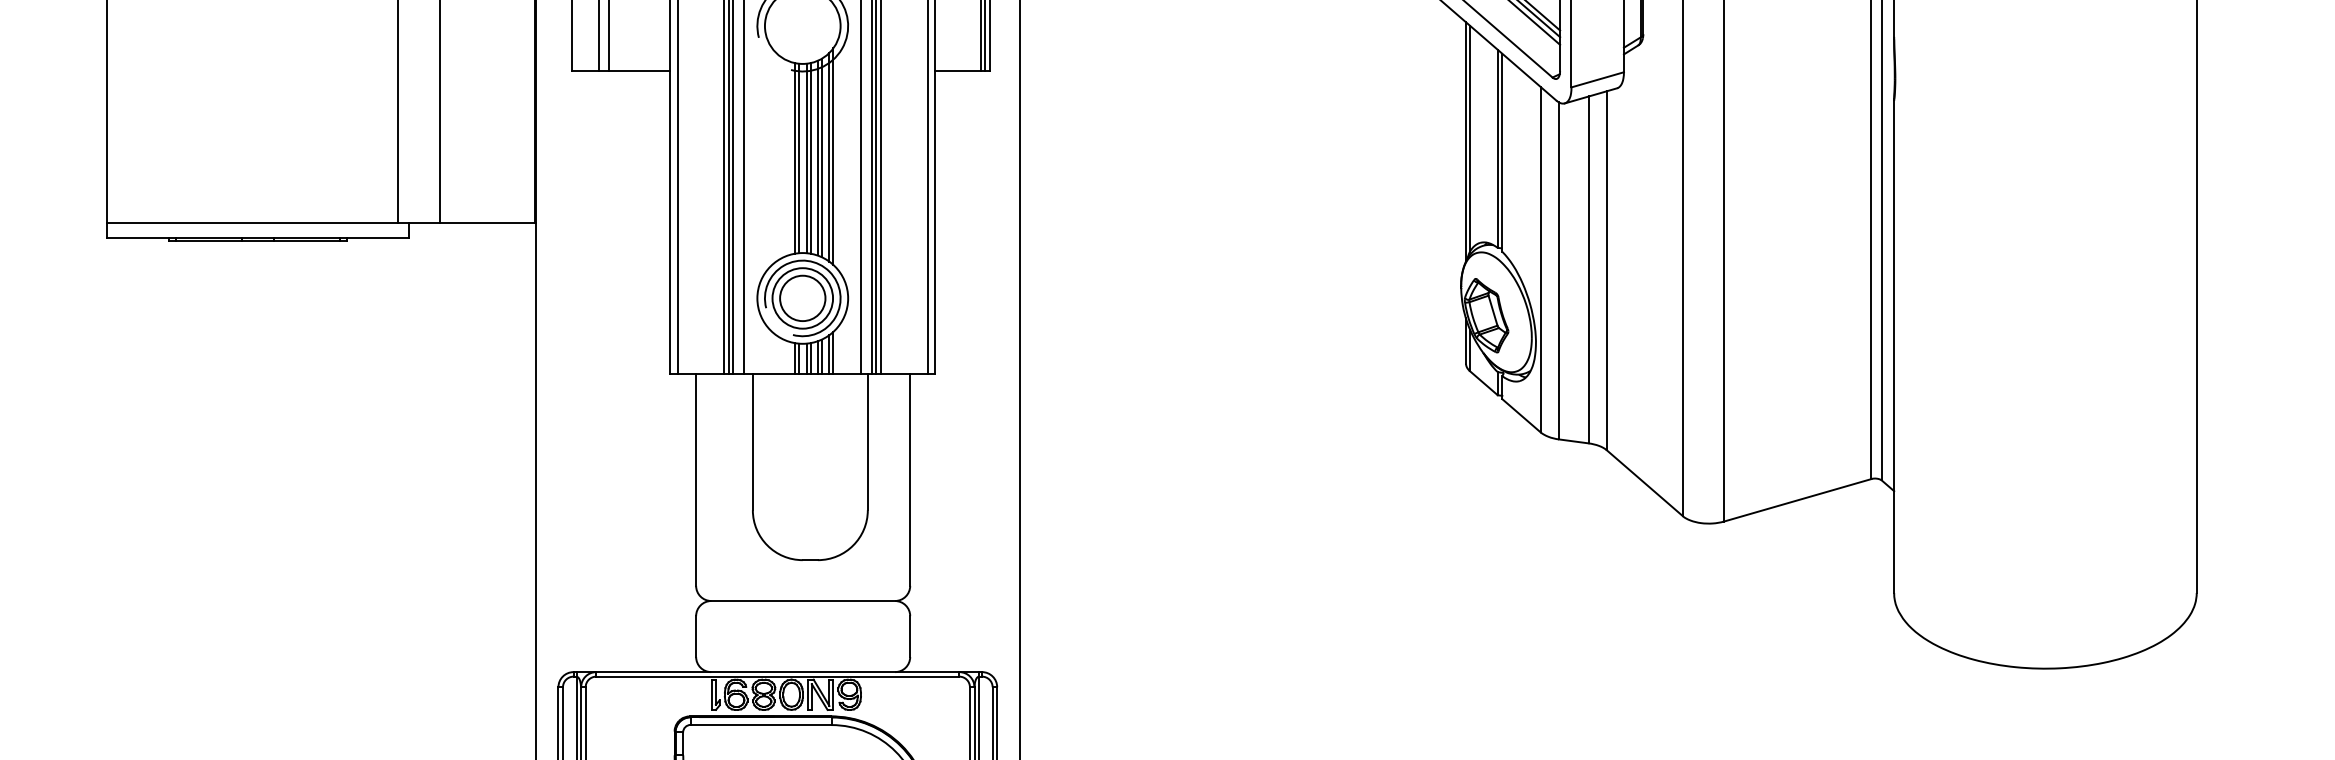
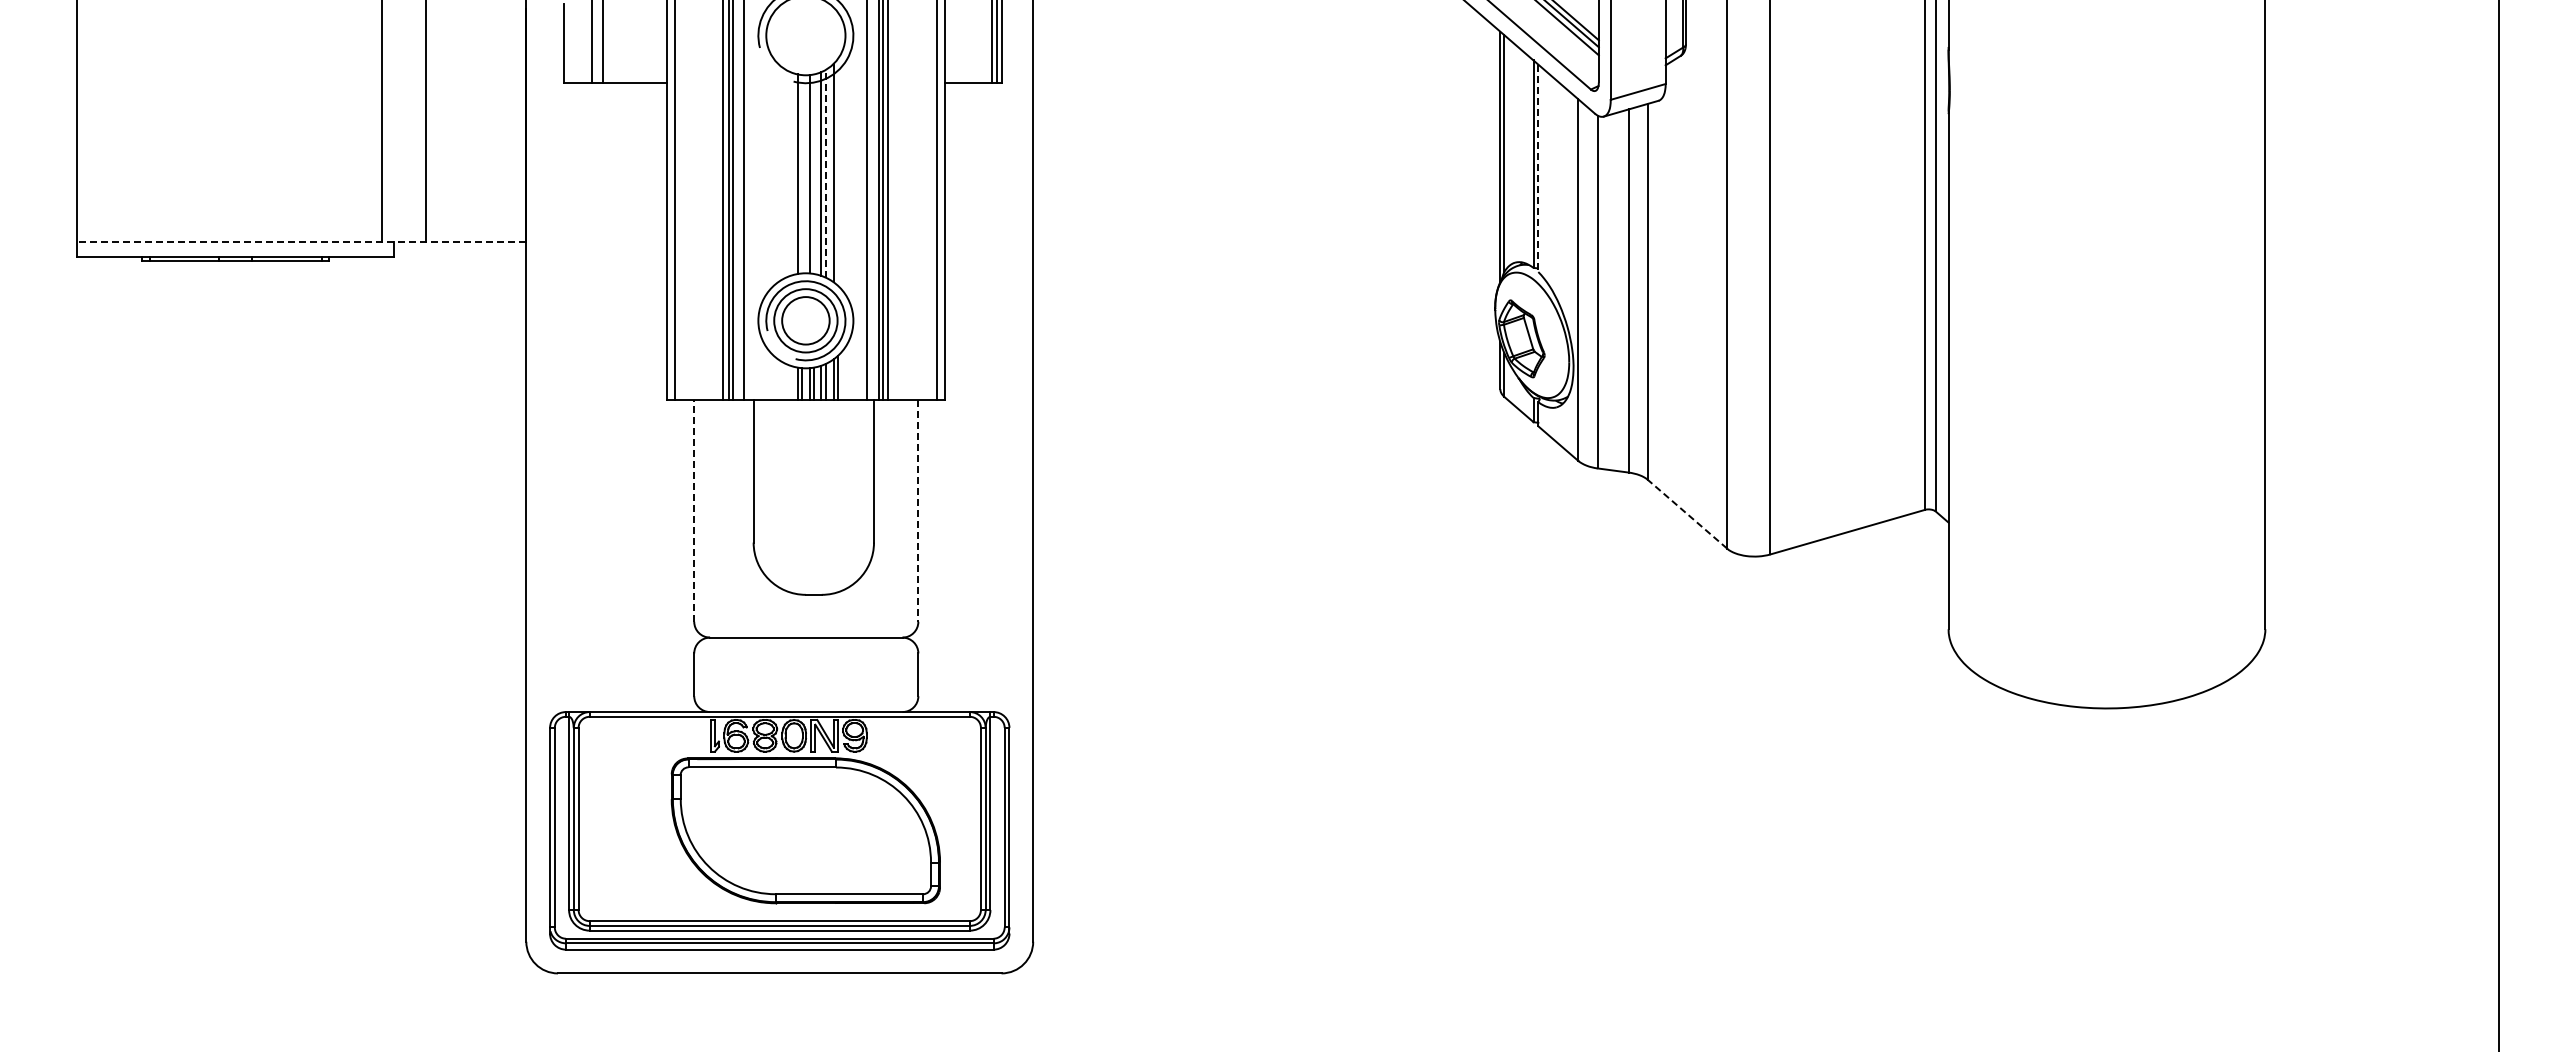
line: (1502, 152) -> (1538, 168), solid -> dashed
line: (832, 155) -> (837, 171), removed
line: (810, 157) -> (814, 173), removed
line: (821, 157) -> (825, 173), solid -> dashed
line: (798, 158) -> (801, 174), removed
line: (321, 222) -> (301, 241), solid -> dashed
line: (696, 479) -> (694, 510), solid -> dashed
line: (910, 479) -> (918, 510), solid -> dashed
line: (1644, 482) -> (1687, 513), solid -> dashed

